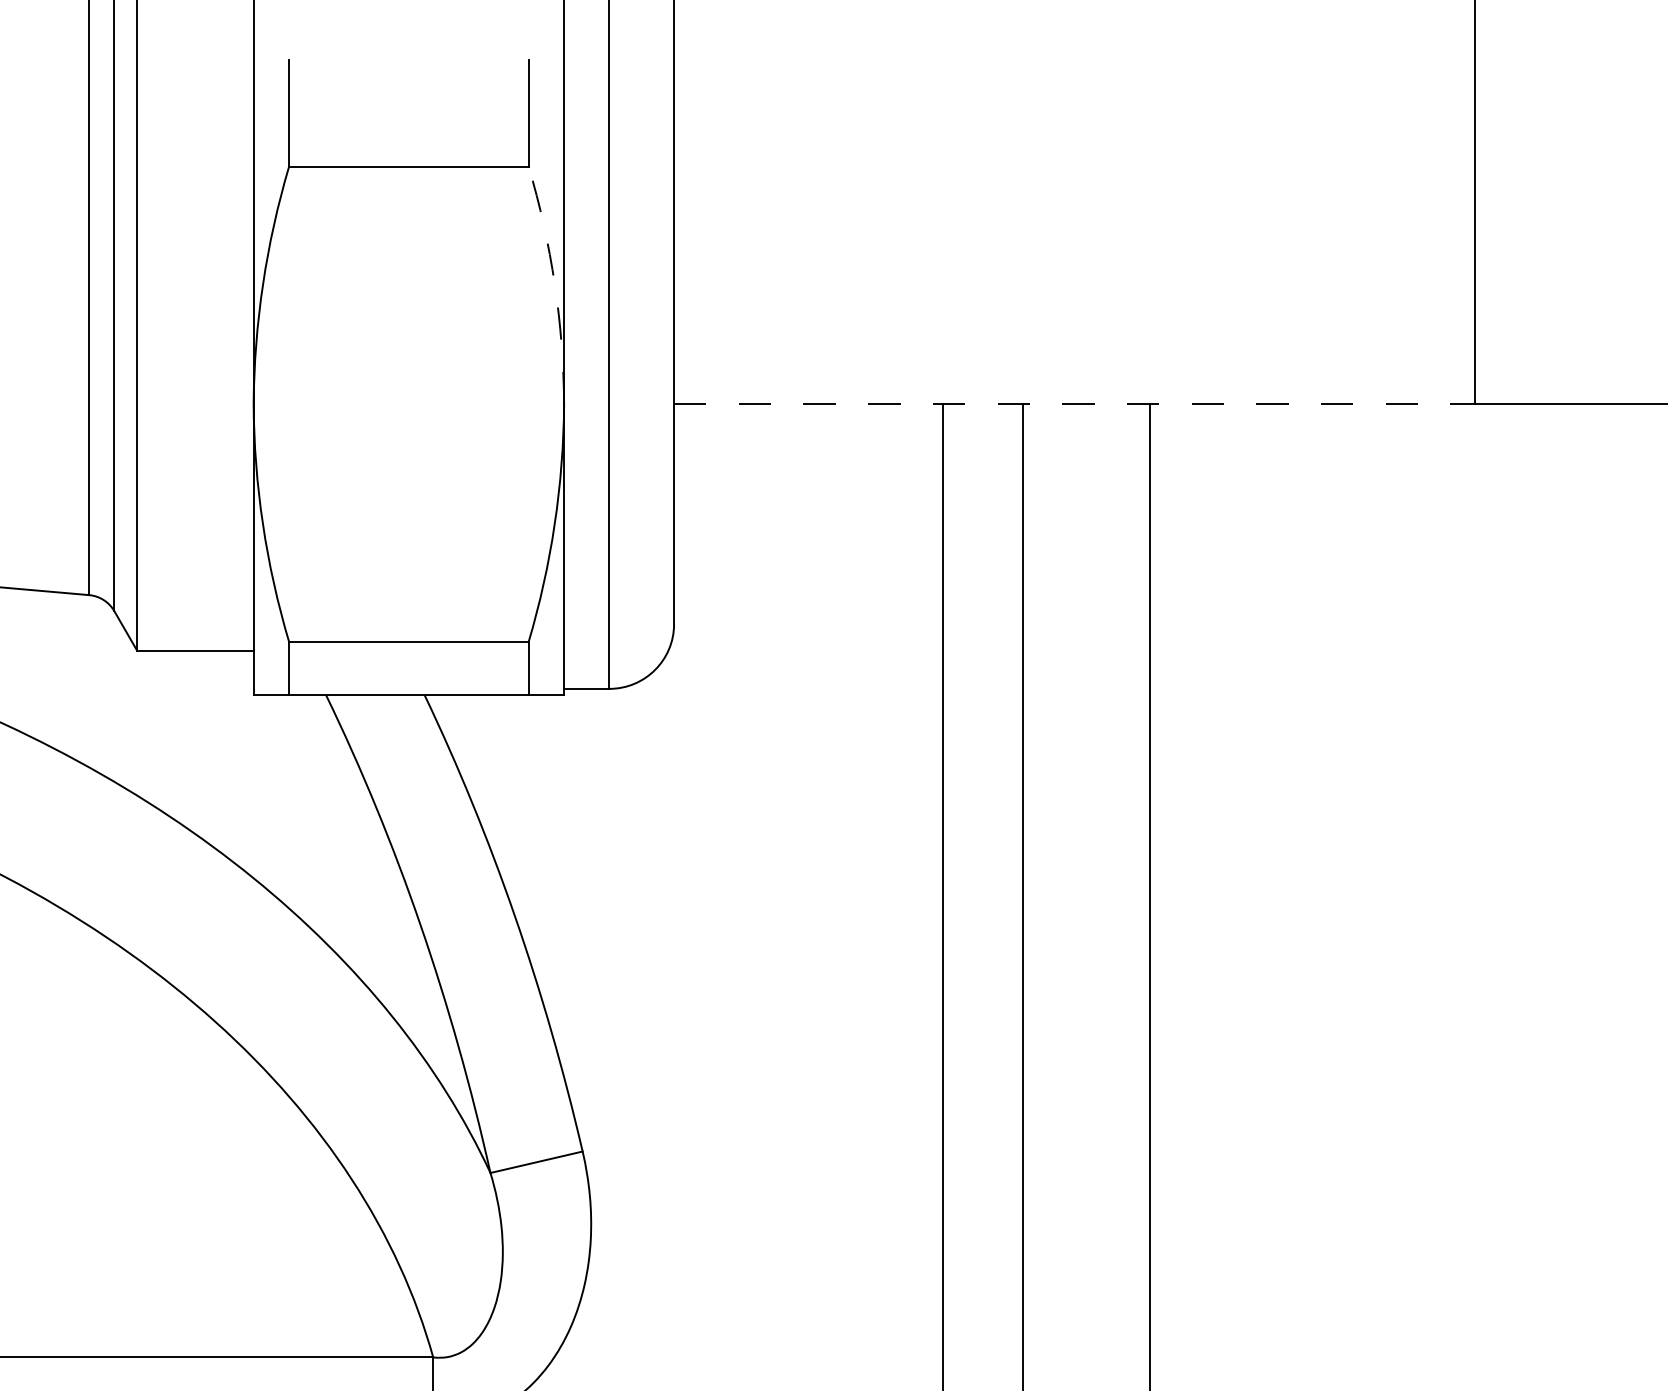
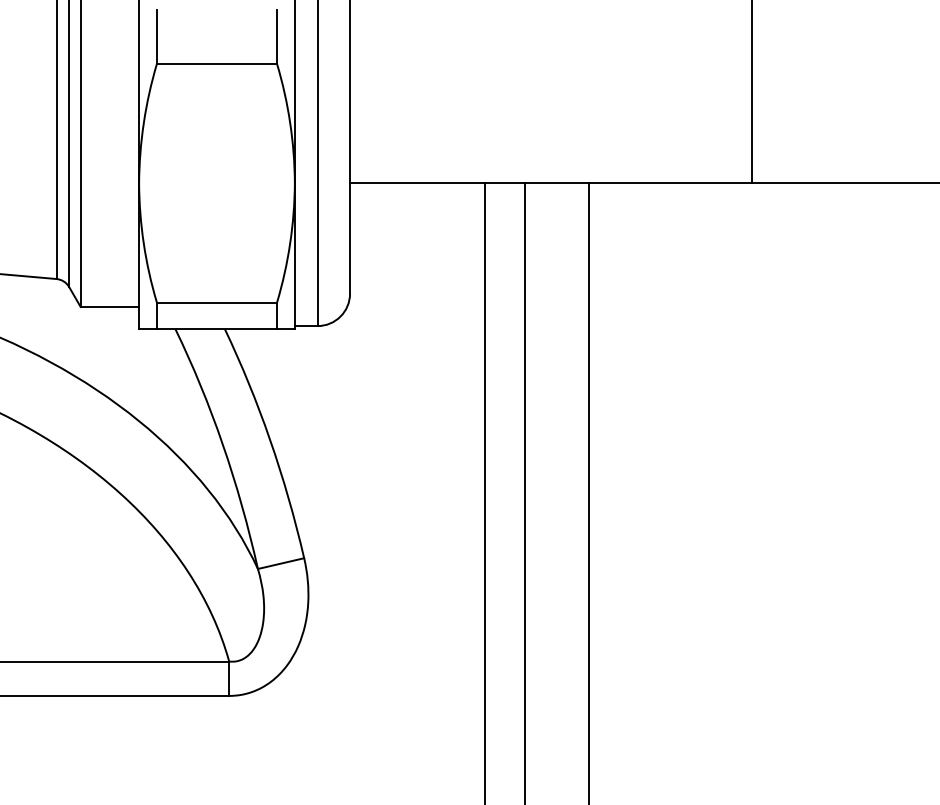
arc: (555, 285) -> (290, 123), dashed -> solid
line: (1075, 404) -> (551, 183), dashed -> solid

